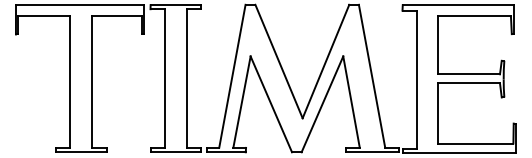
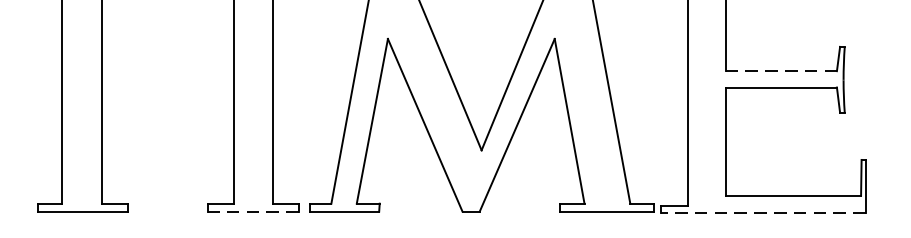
line: (469, 74) -> (782, 71), solid -> dashed
line: (175, 152) -> (252, 211), solid -> dashed
line: (459, 153) -> (764, 213), solid -> dashed

